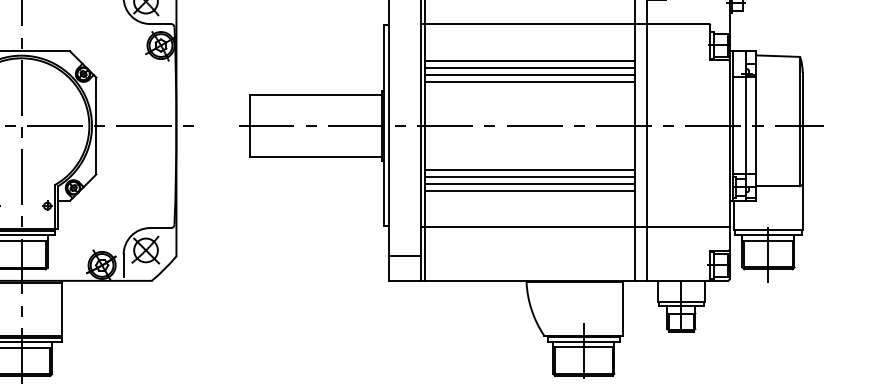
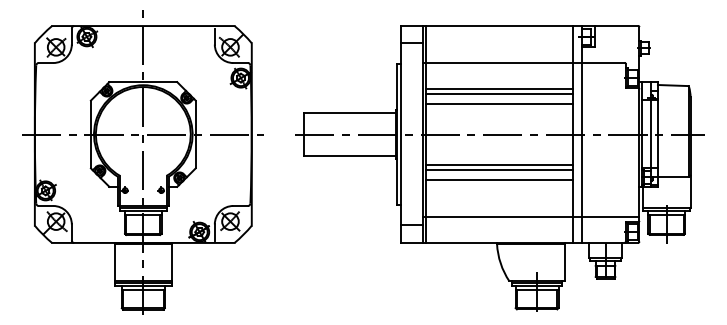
line: (528, 74) -> (498, 98), removed
line: (528, 184) -> (498, 175), removed
line: (575, 227) -> (531, 217), moved

